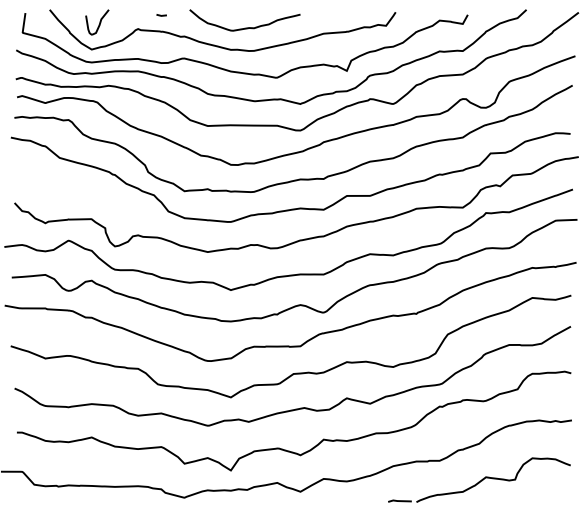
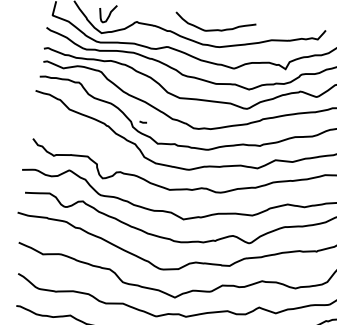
line: (161, 15) -> (143, 122), moved

